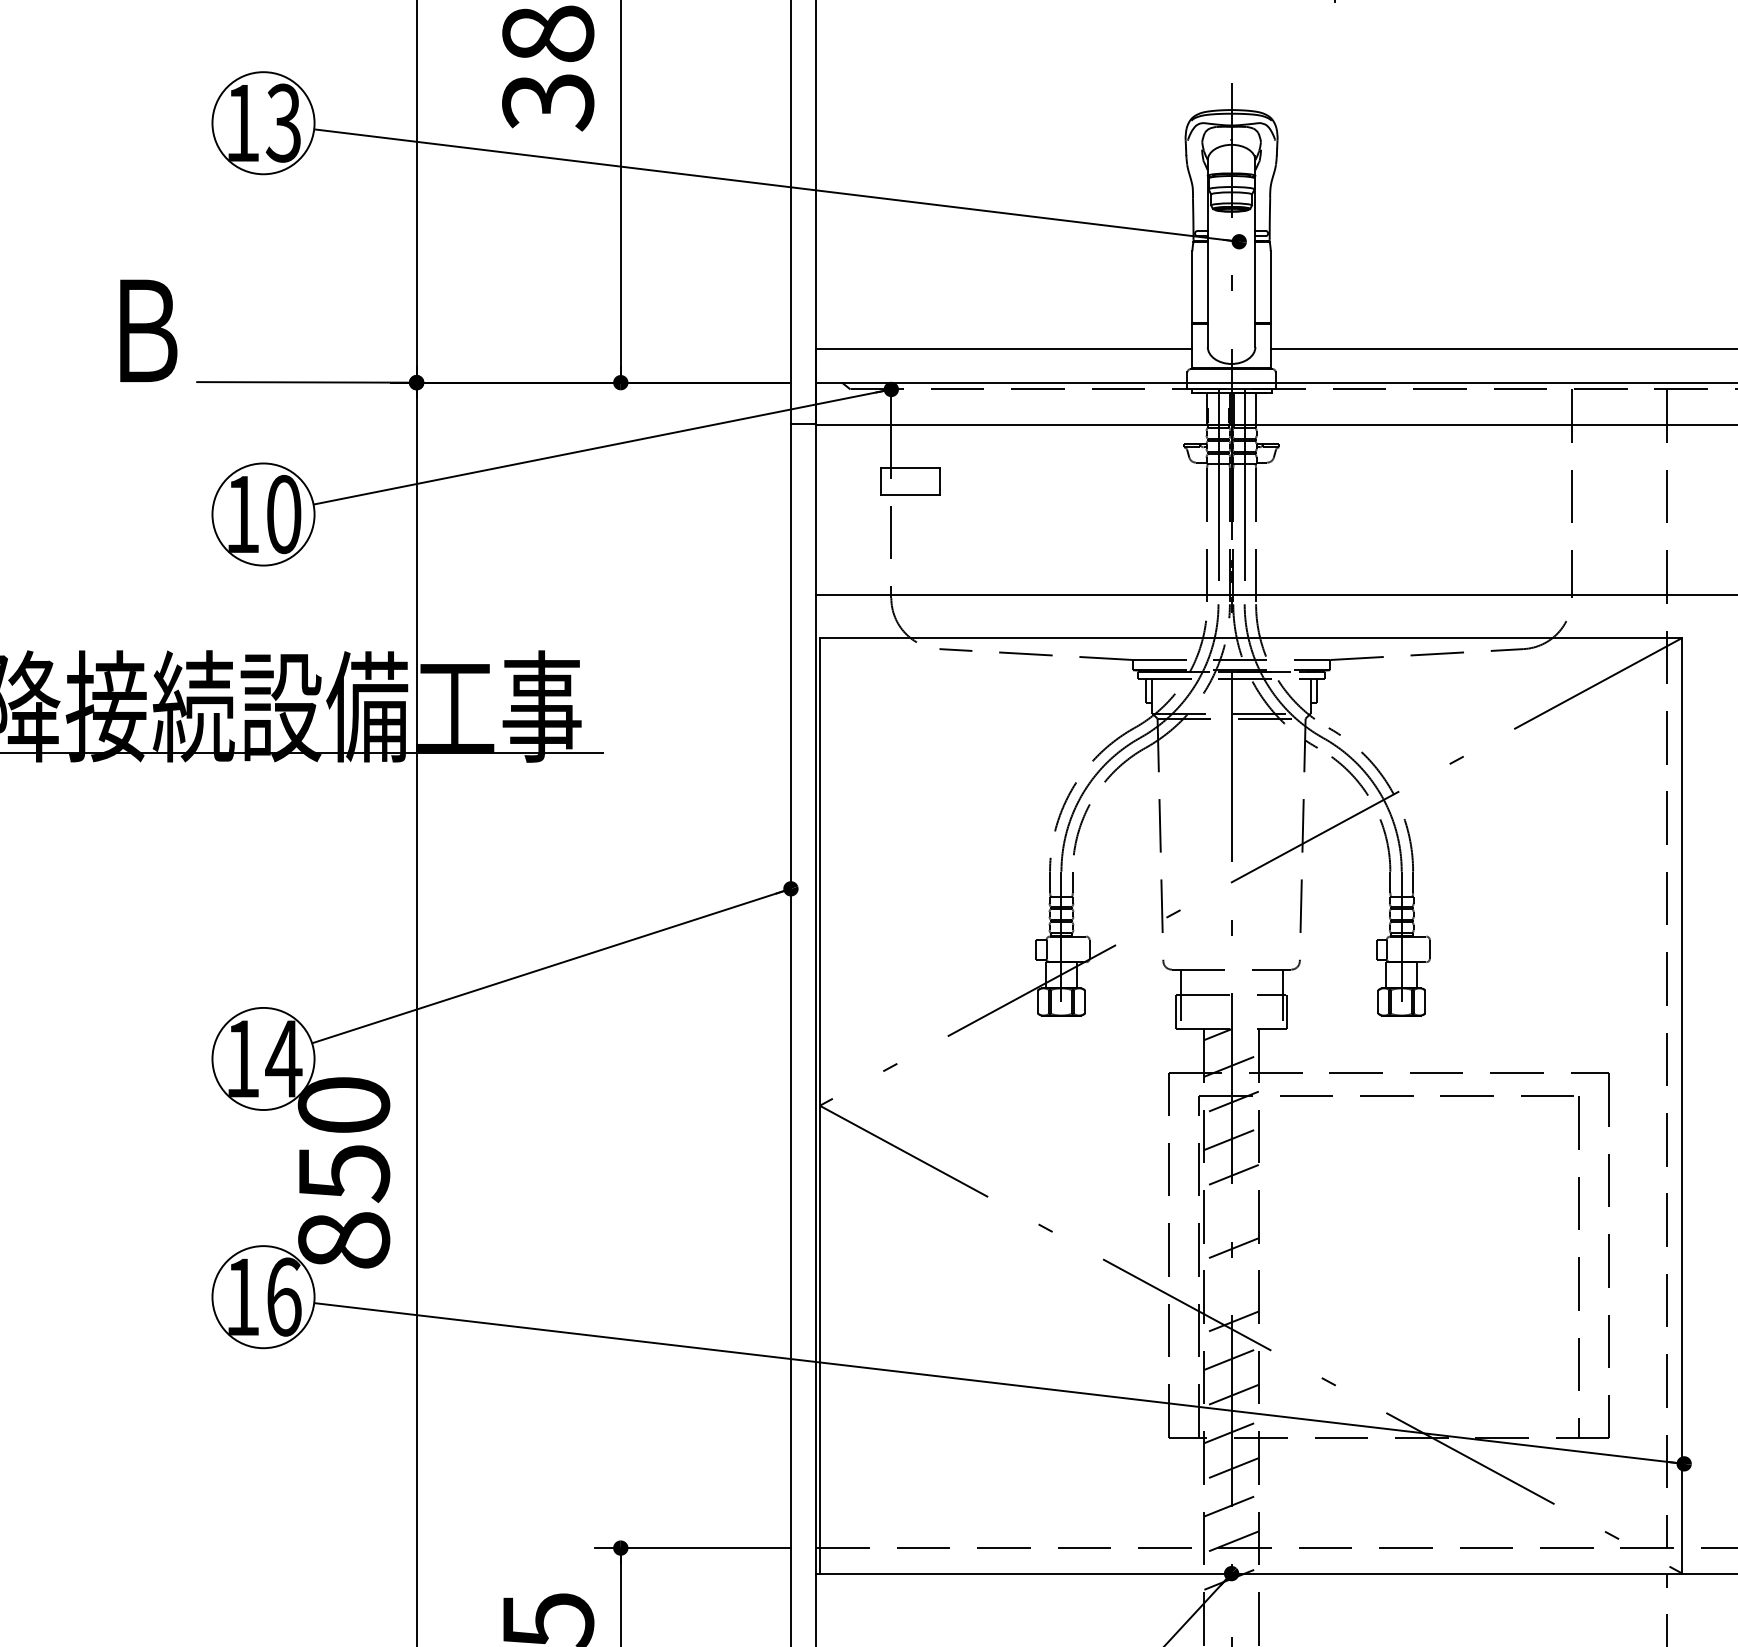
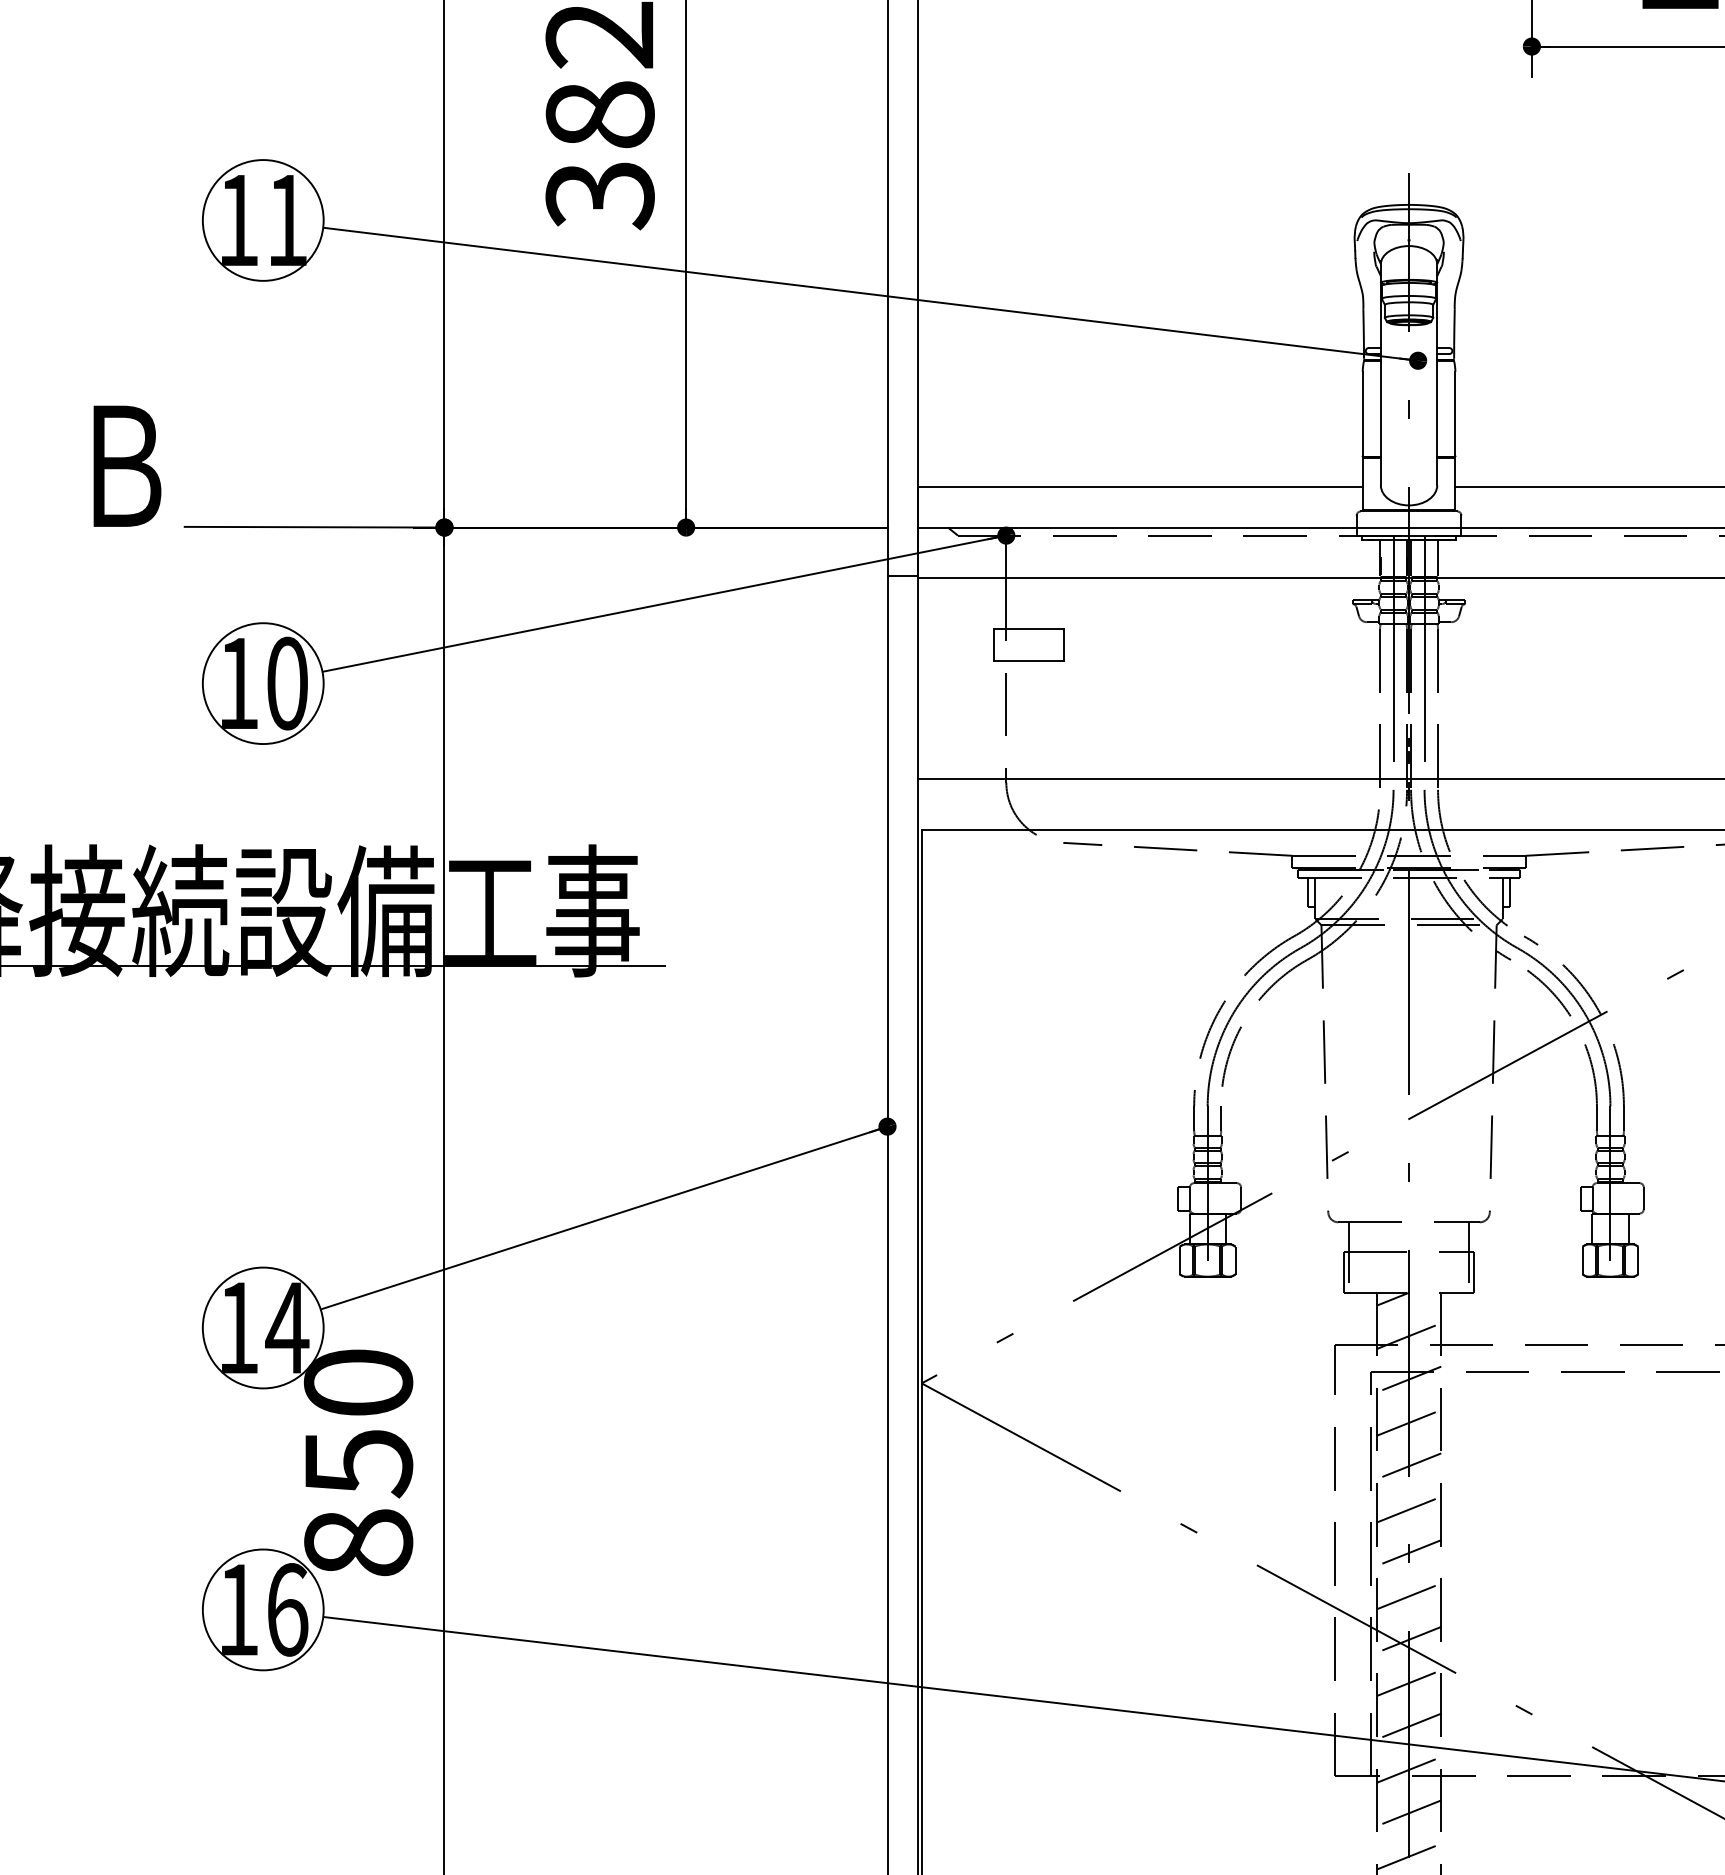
text: (282, 122) -> (285, 219), 13 -> 11
line: (1231, 1212) -> (1408, 1509), added
line: (1231, 1285) -> (1408, 1596), added

